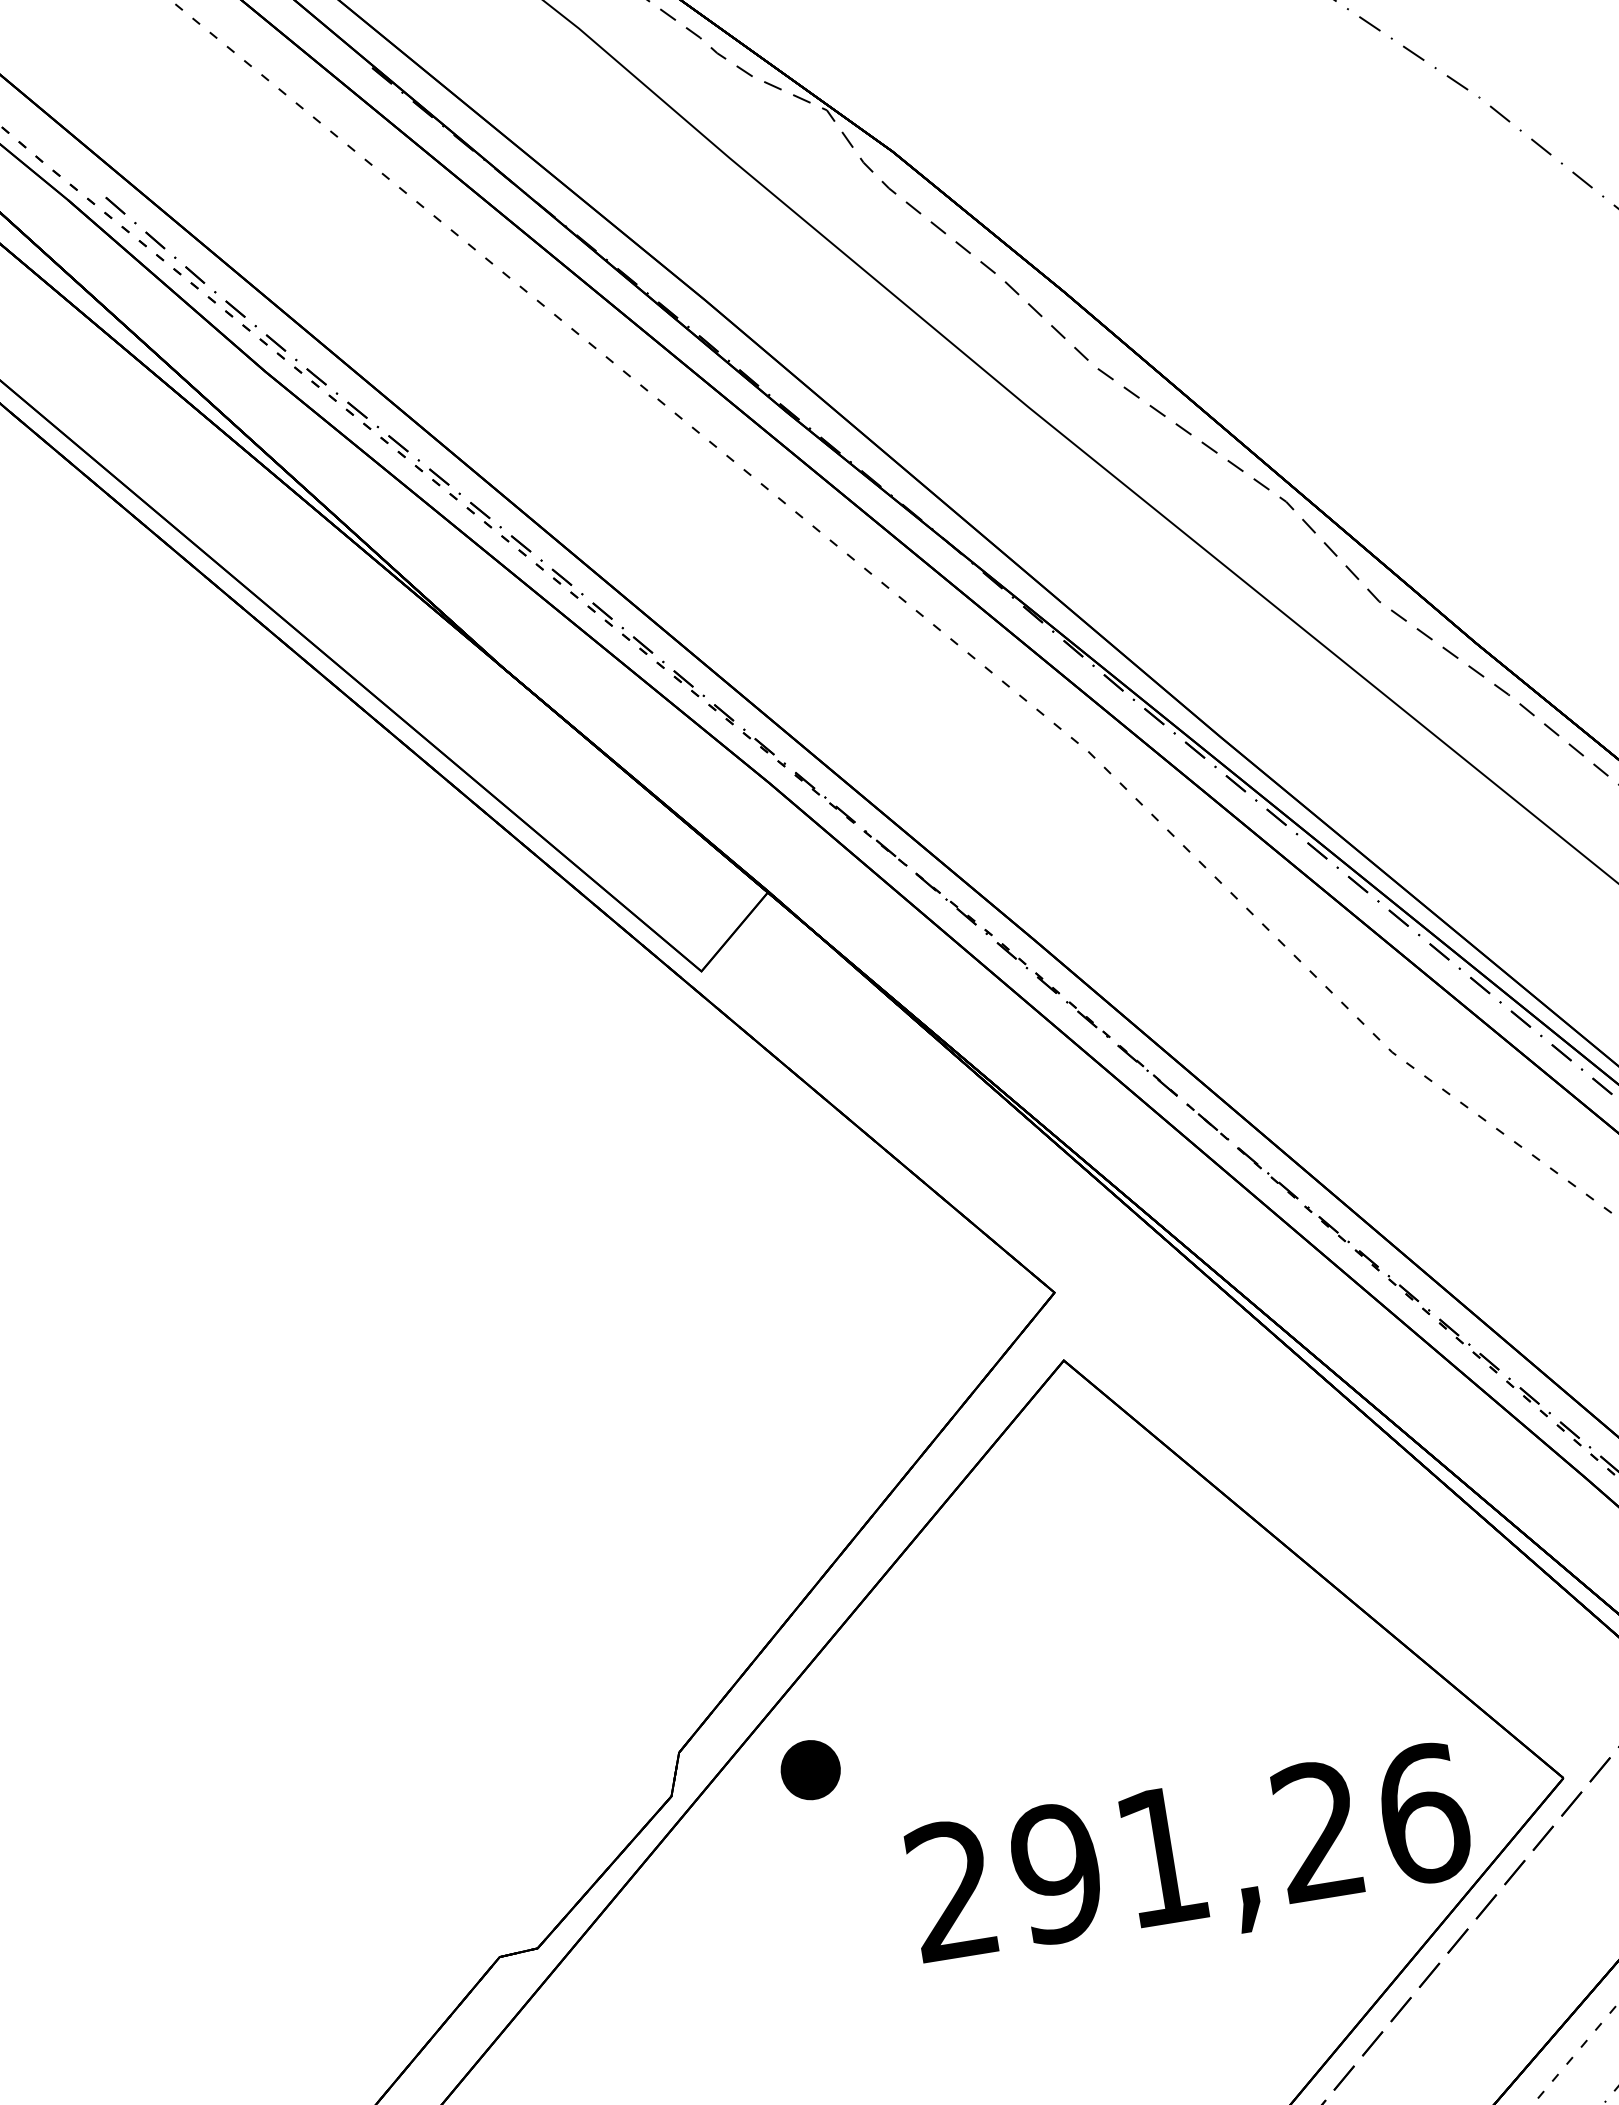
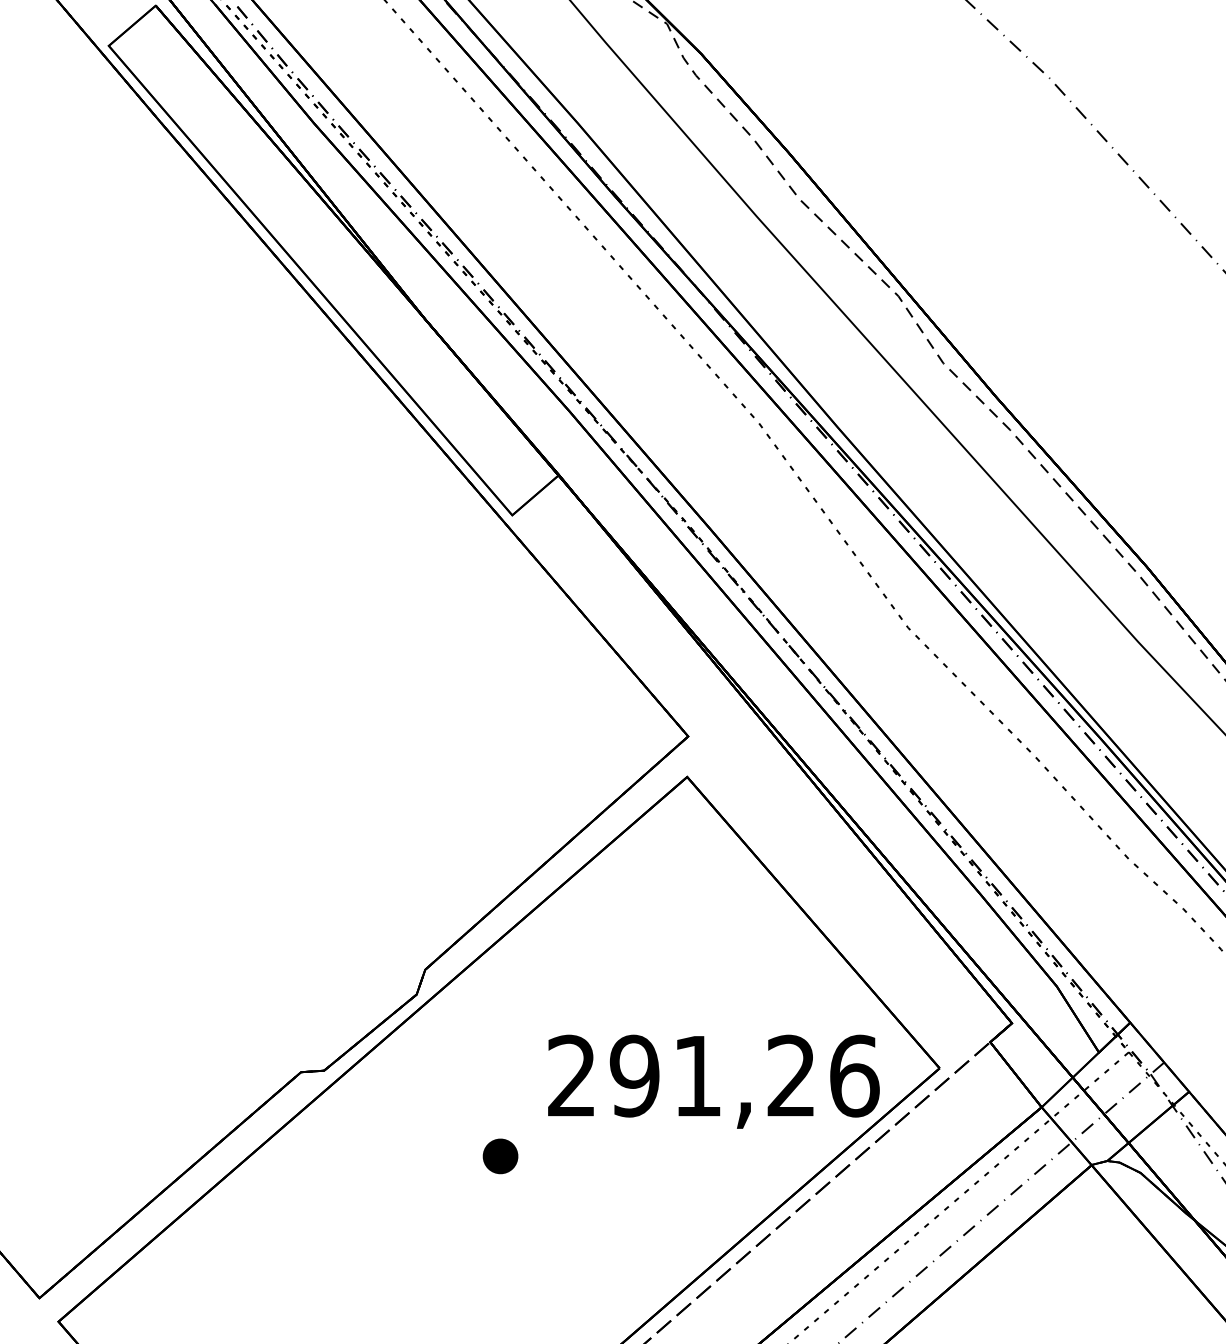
part: (810, 1770) -> (500, 1156), moved

